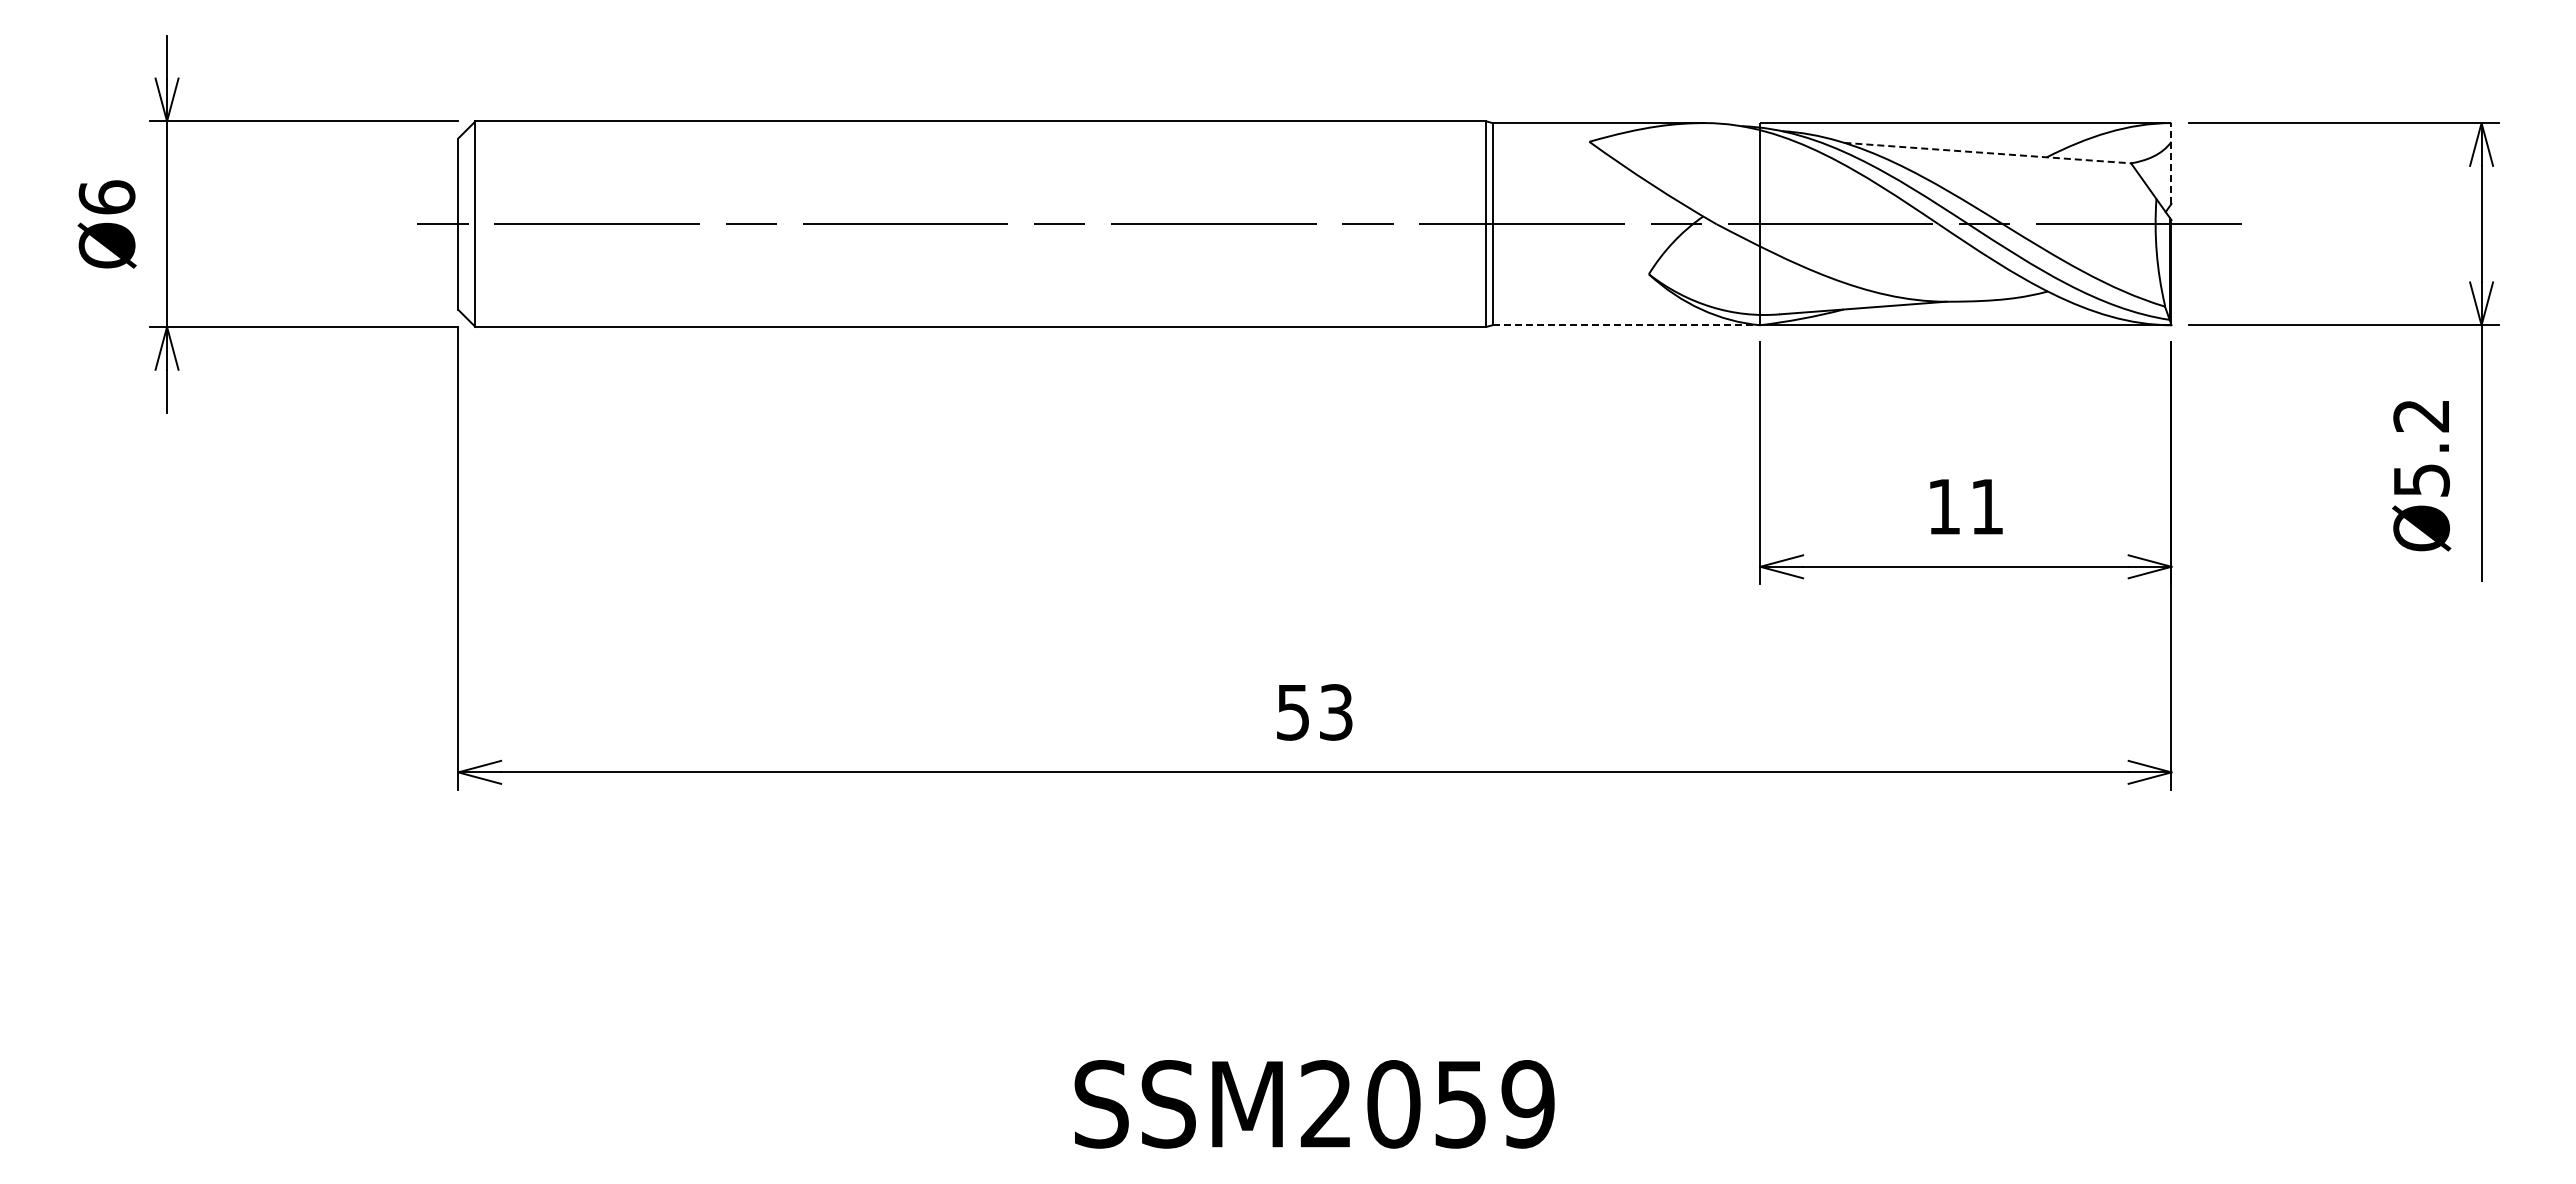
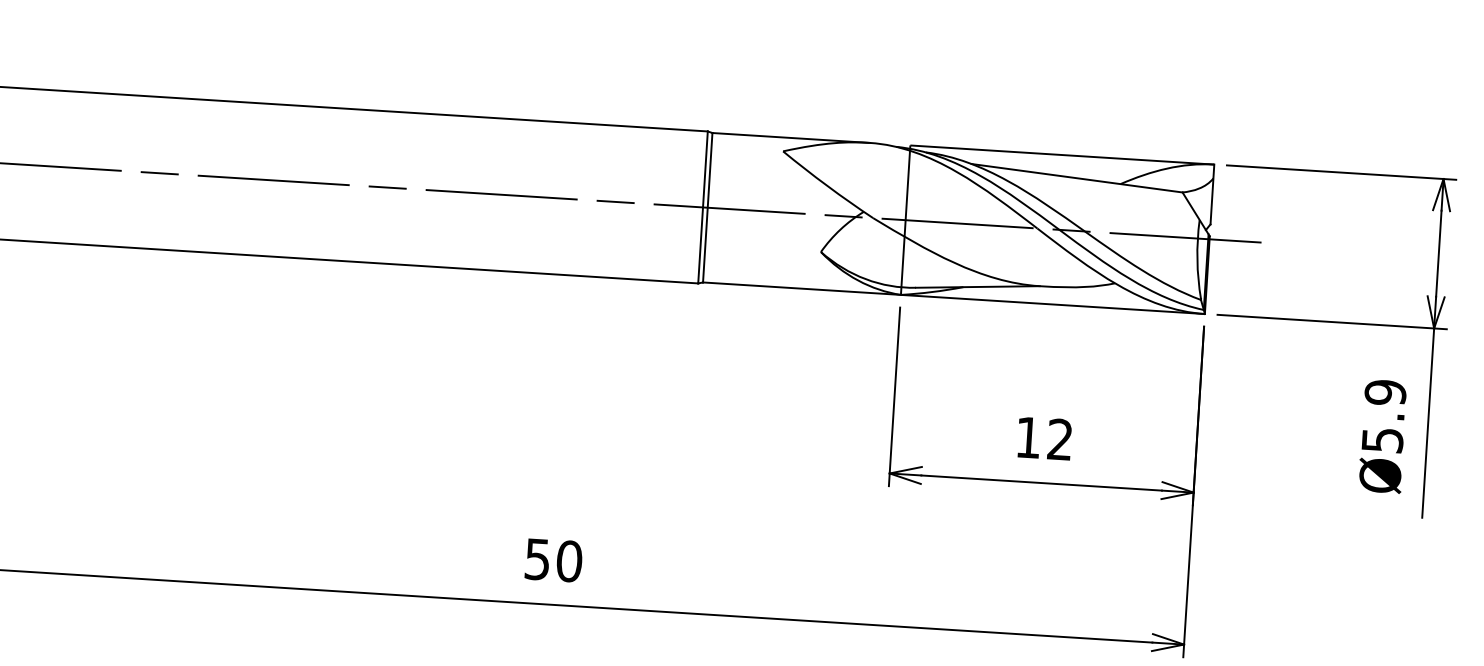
line: (1987, 153) -> (1076, 178), dashed -> solid
line: (2171, 163) -> (1212, 194), dashed -> solid
line: (1626, 325) -> (802, 288), dashed -> solid
text: (2421, 415) -> (1385, 392), Ø5.2 -> Ø5.9
text: (1986, 506) -> (1059, 439), 11 -> 12
text: (1336, 712) -> (569, 561), 53 -> 50

